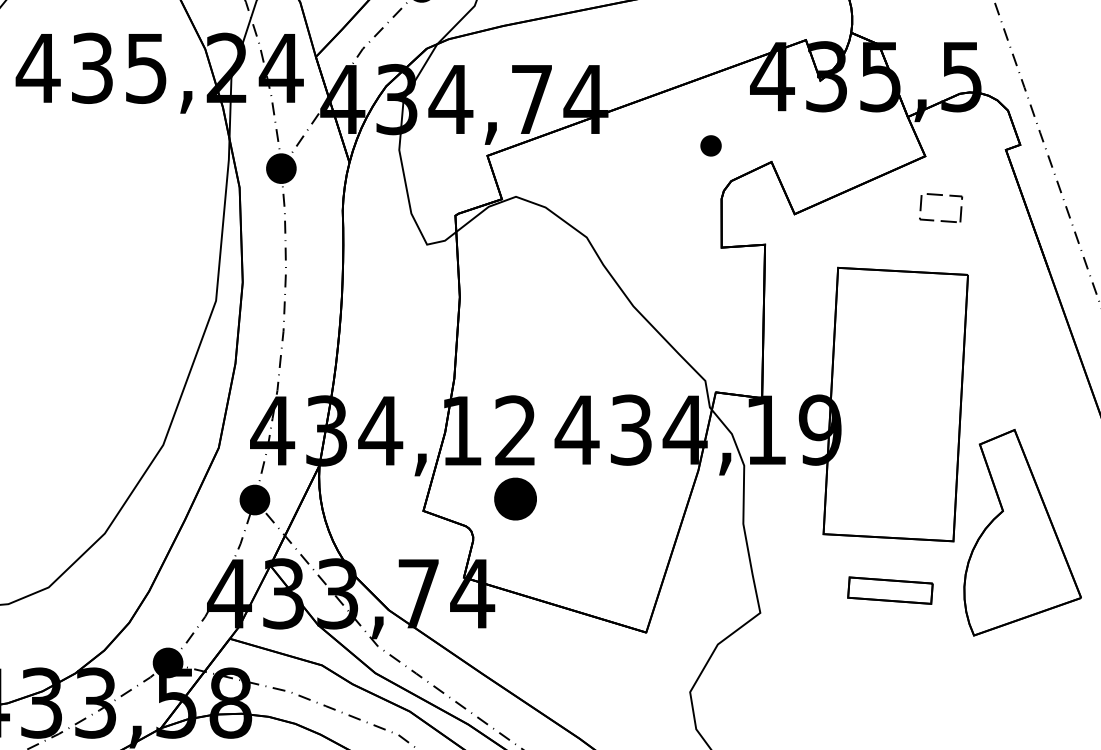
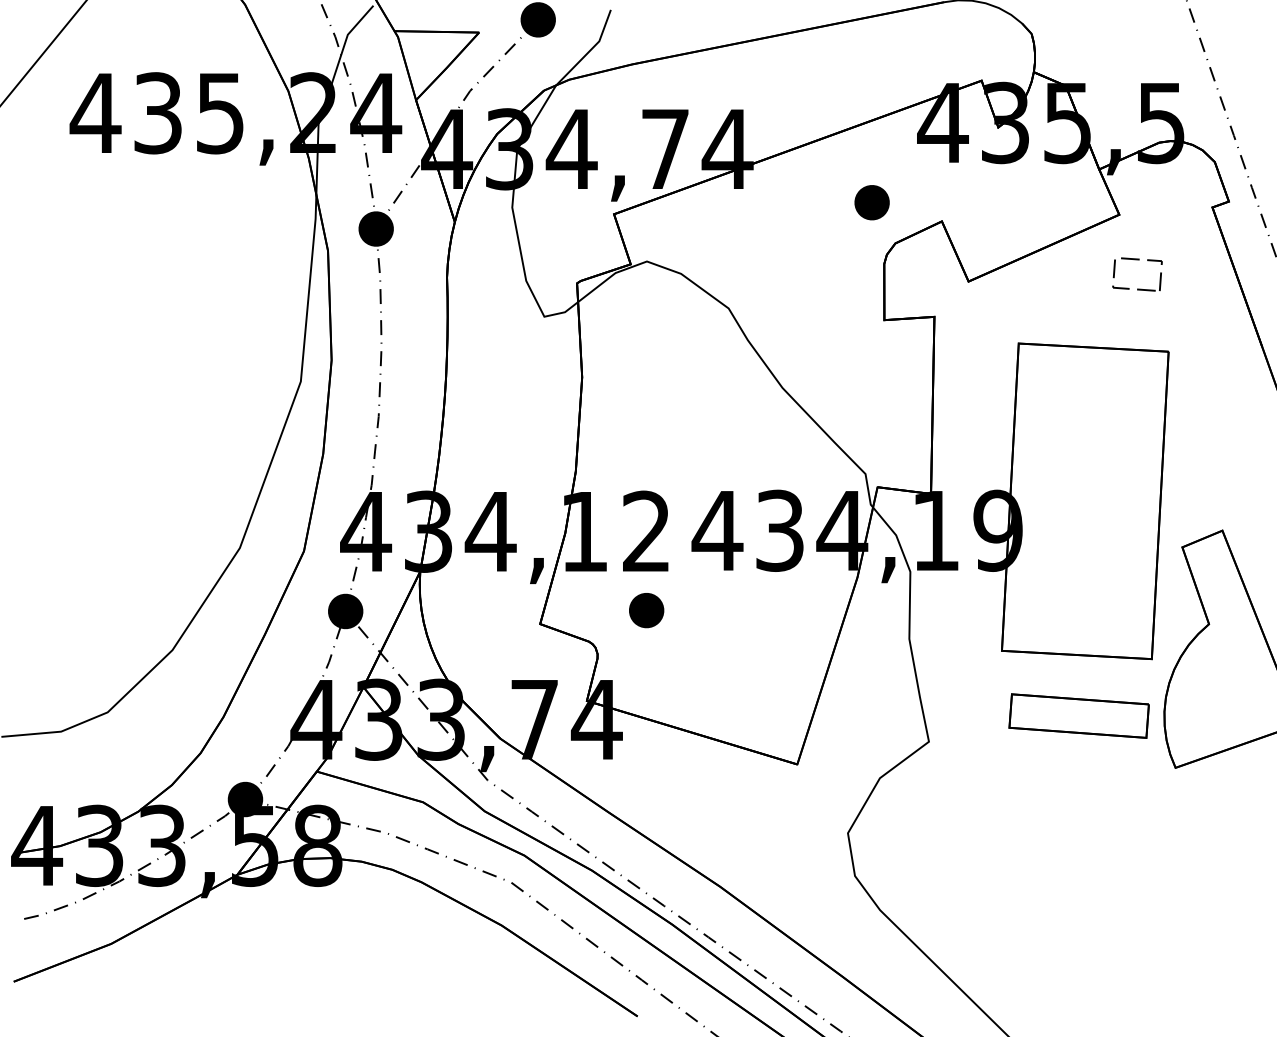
part: (710, 145) -> (871, 202), size x1.43
part: (515, 499) -> (646, 610), size x0.71
part: (889, 590) -> (1078, 715), size x1.43

